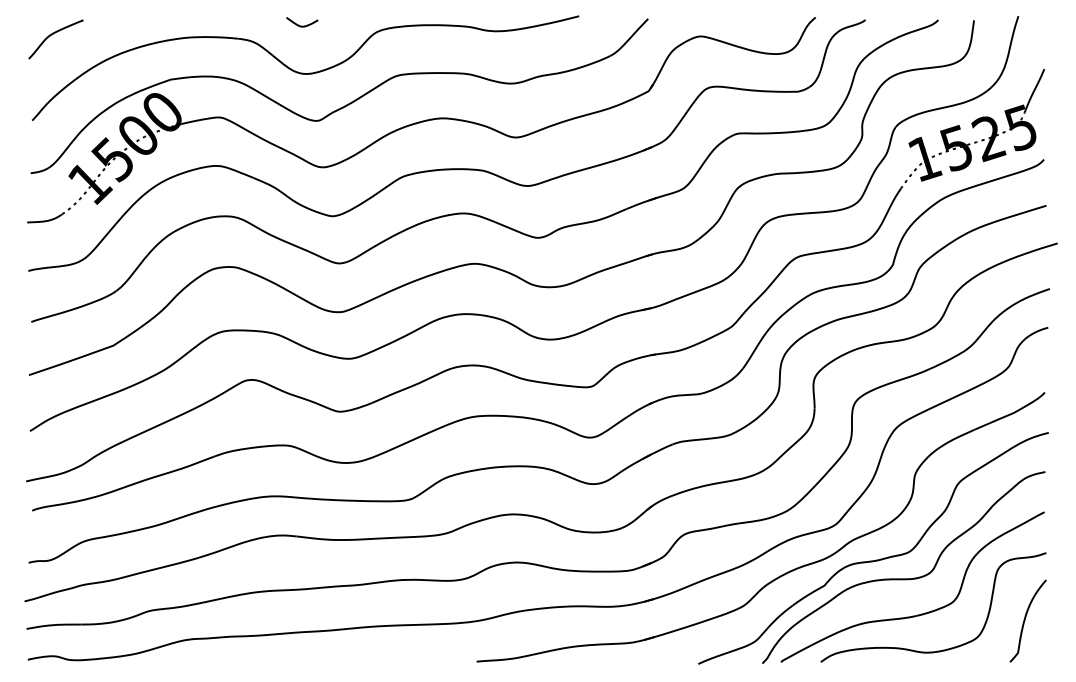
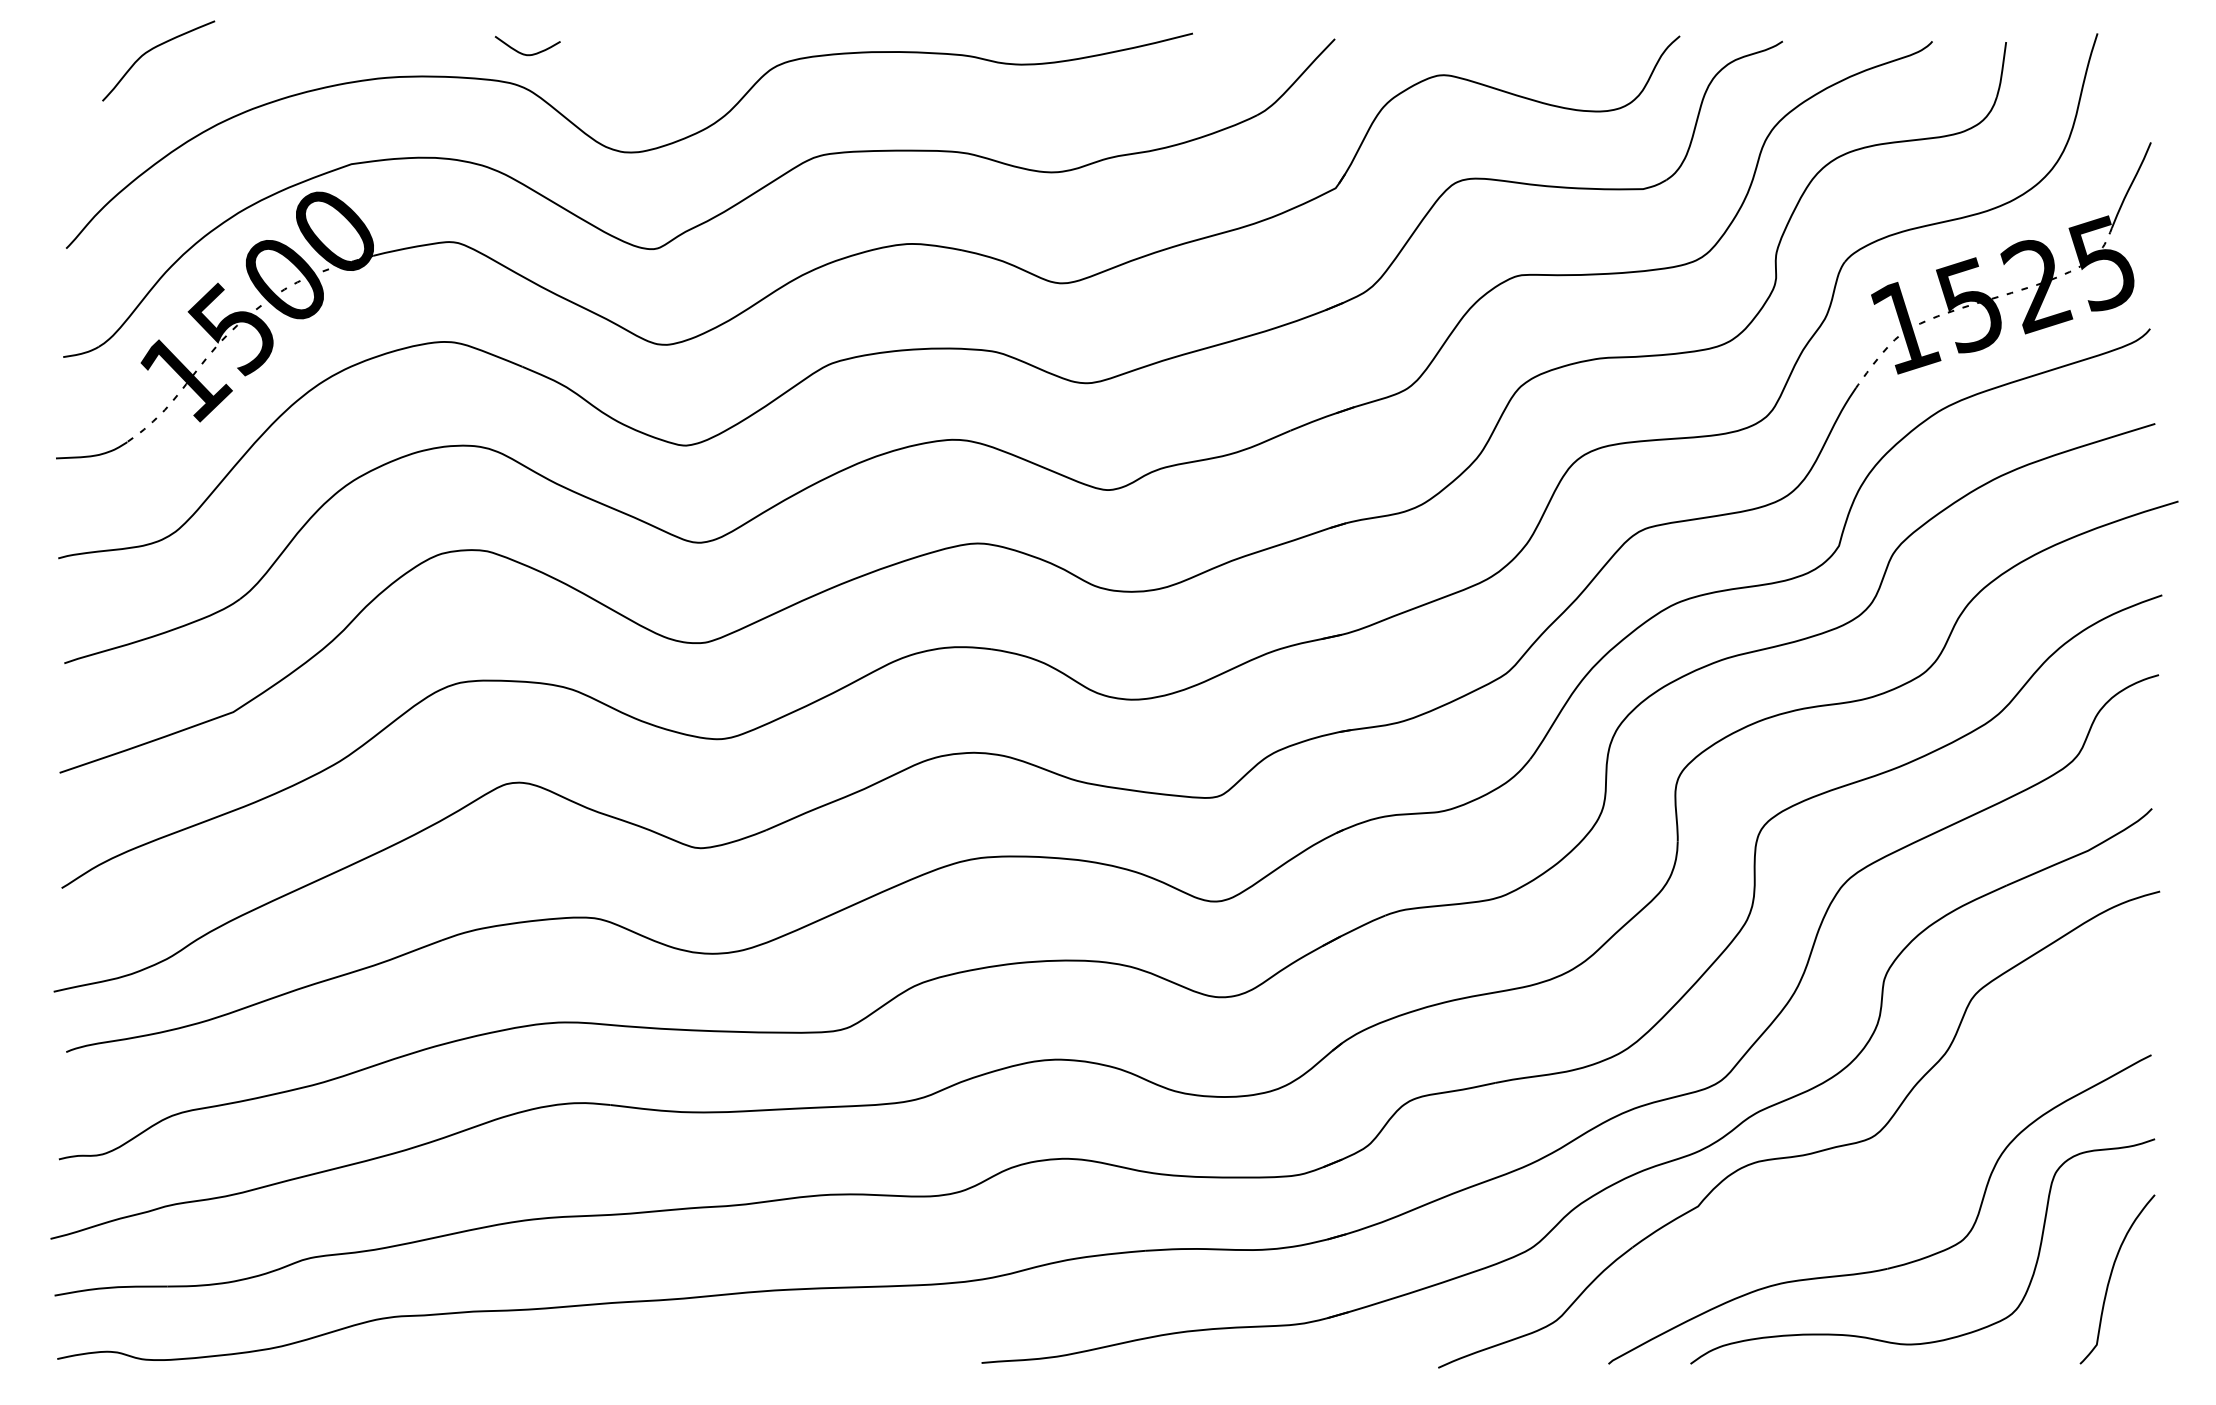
curve: (302, 25) -> (528, 52), moved
curve: (52, 35) -> (151, 52), moved
curve: (903, 578) -> (1860, 1191), removed

